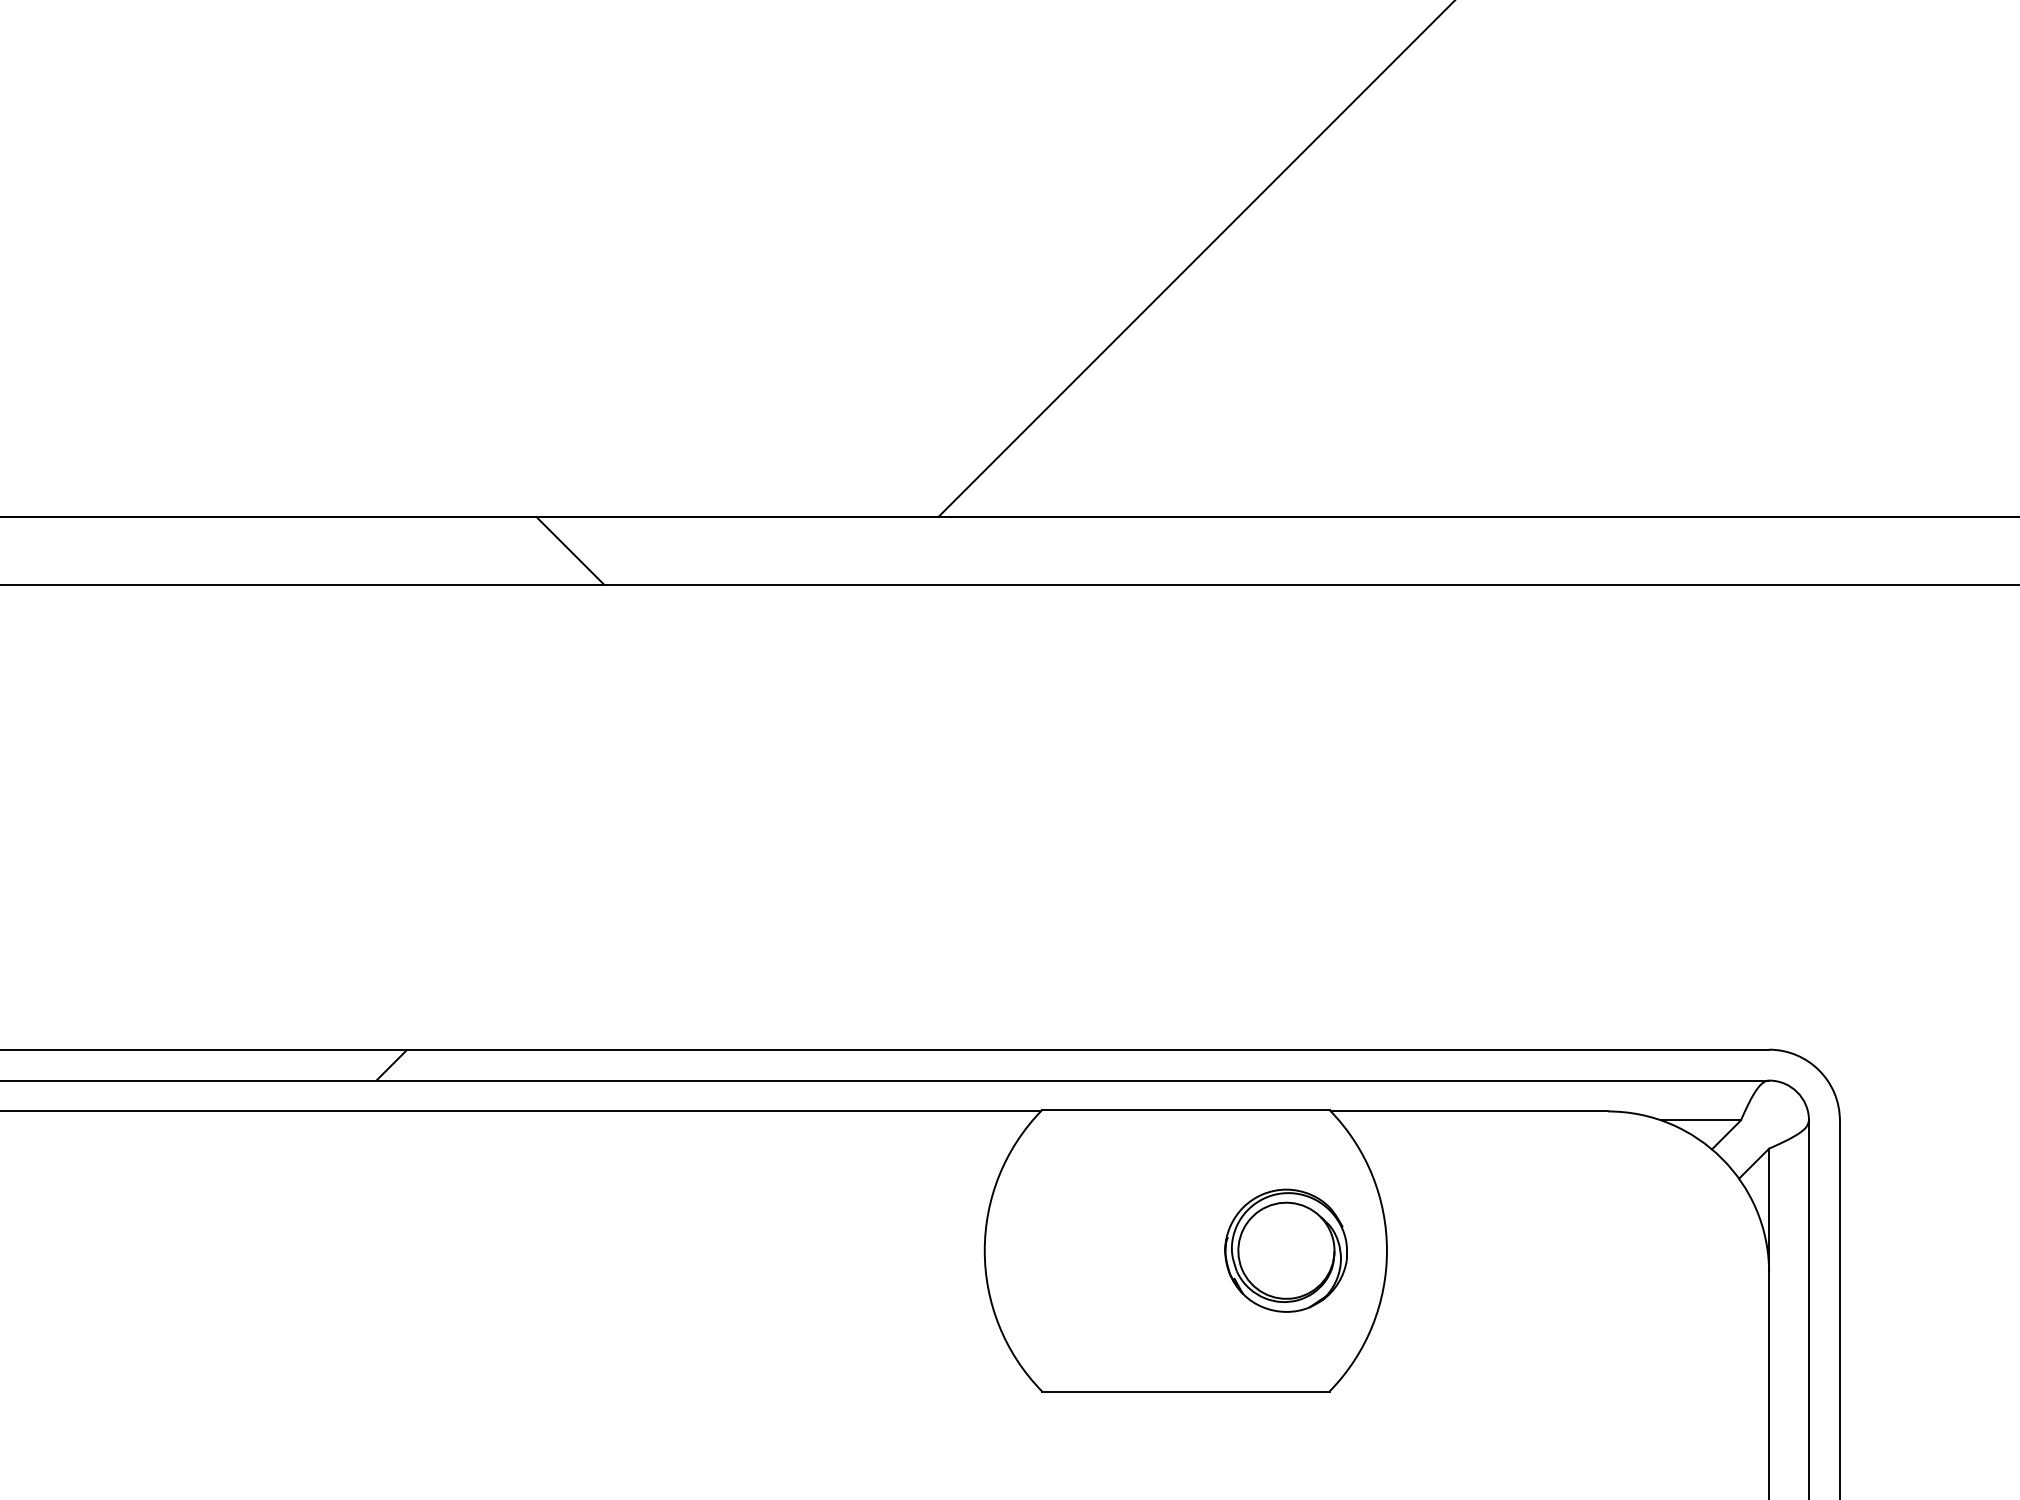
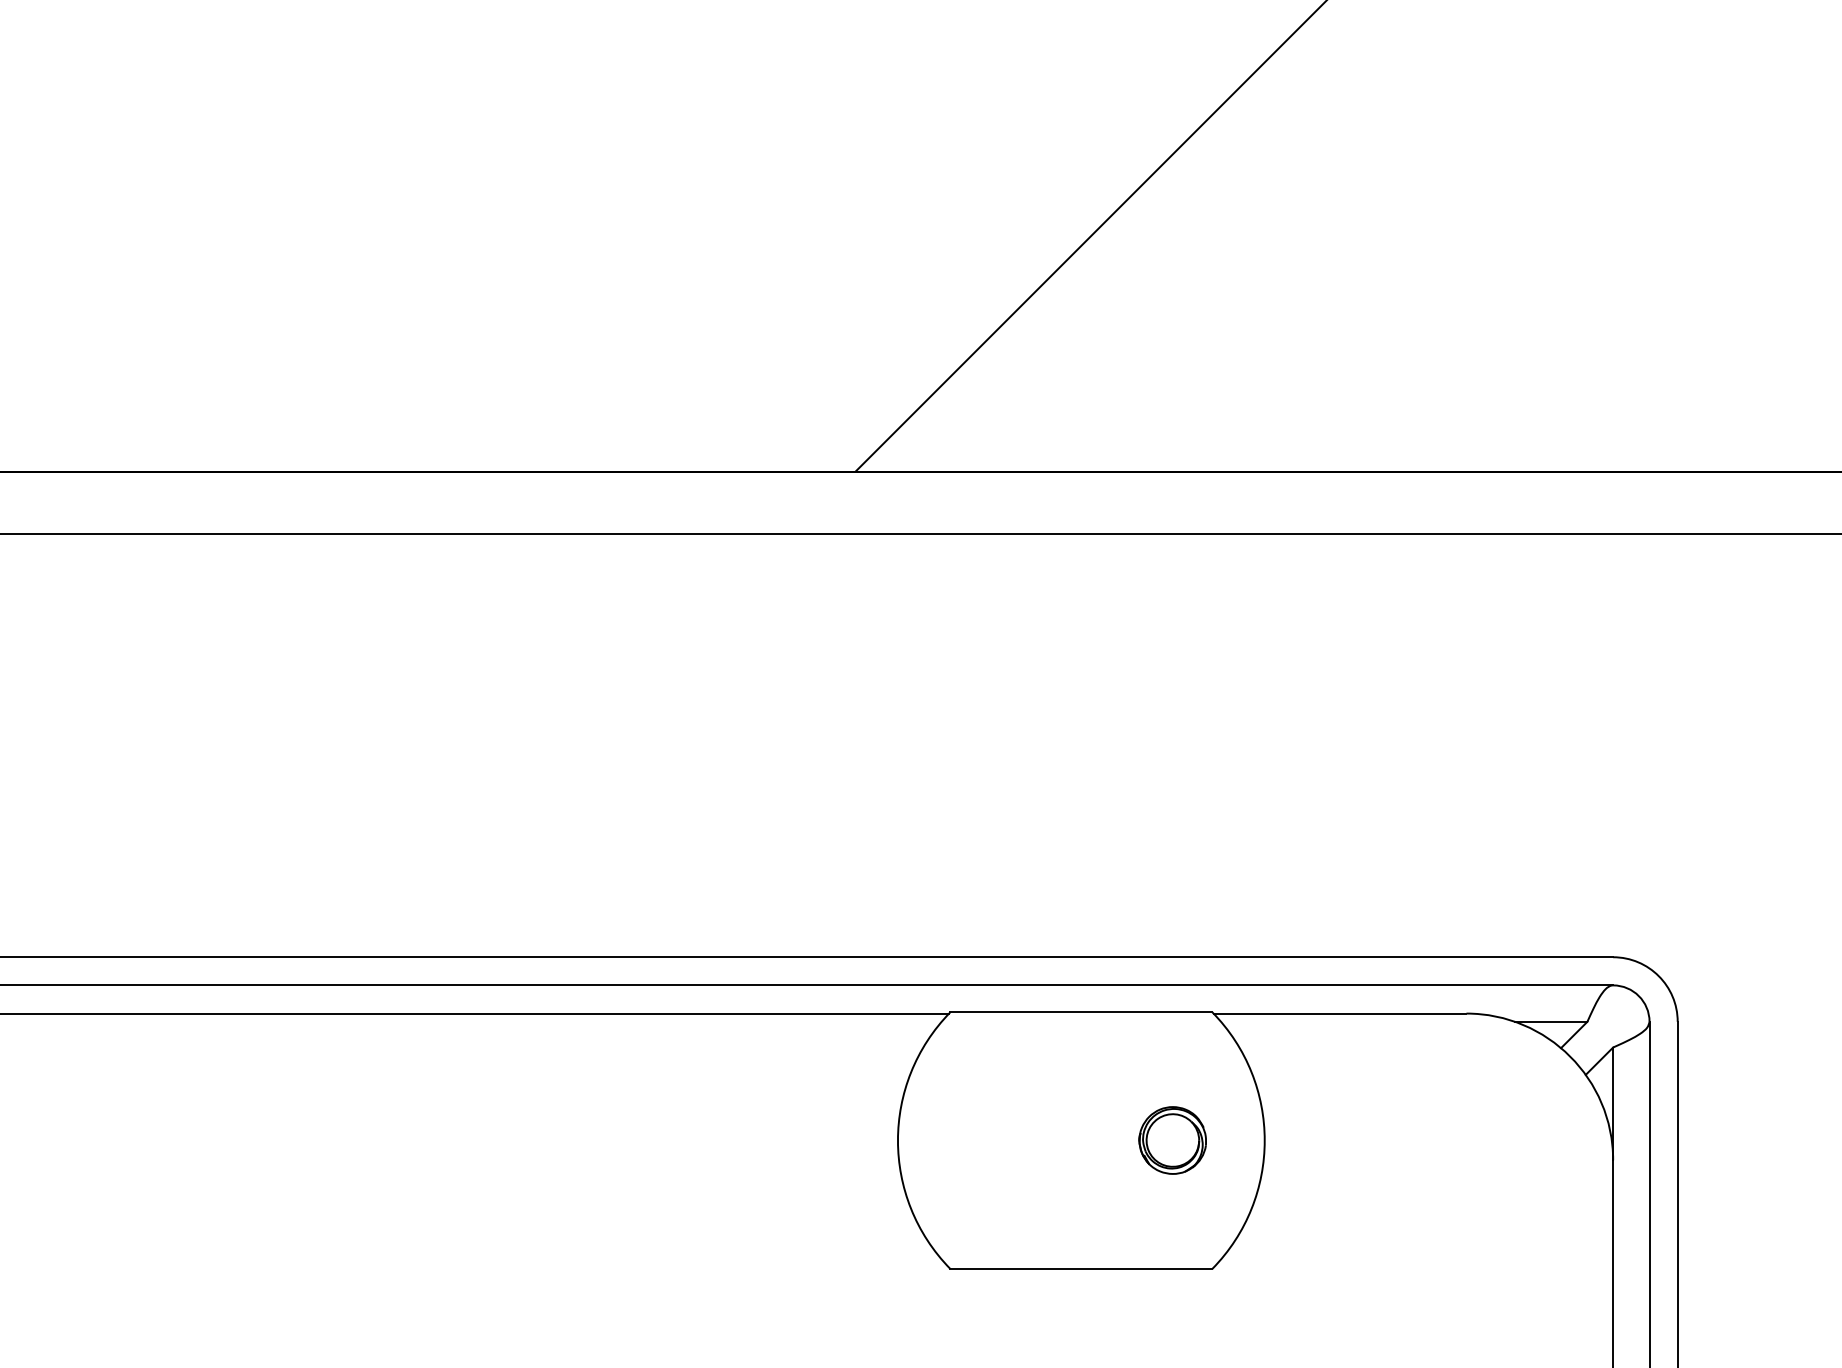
hatch: (570, 551) -> (520, 503), removed
hatch: (391, 1064) -> (357, 970), removed
part: (1285, 1250) -> (1172, 1140), size x0.6

